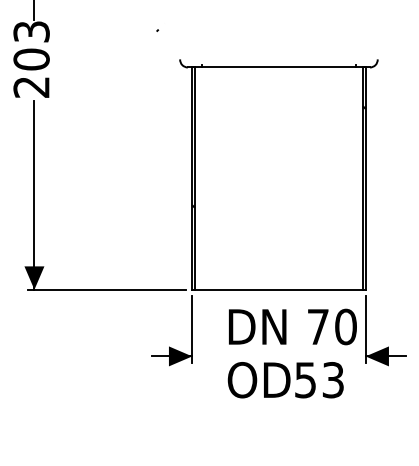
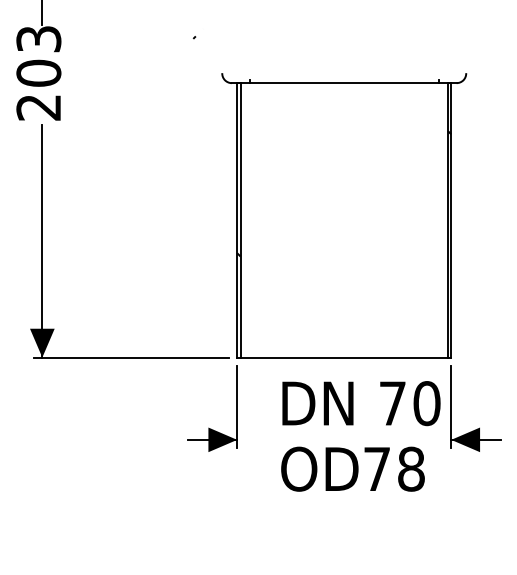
text: (319, 380) -> (394, 469), 53 -> 78

